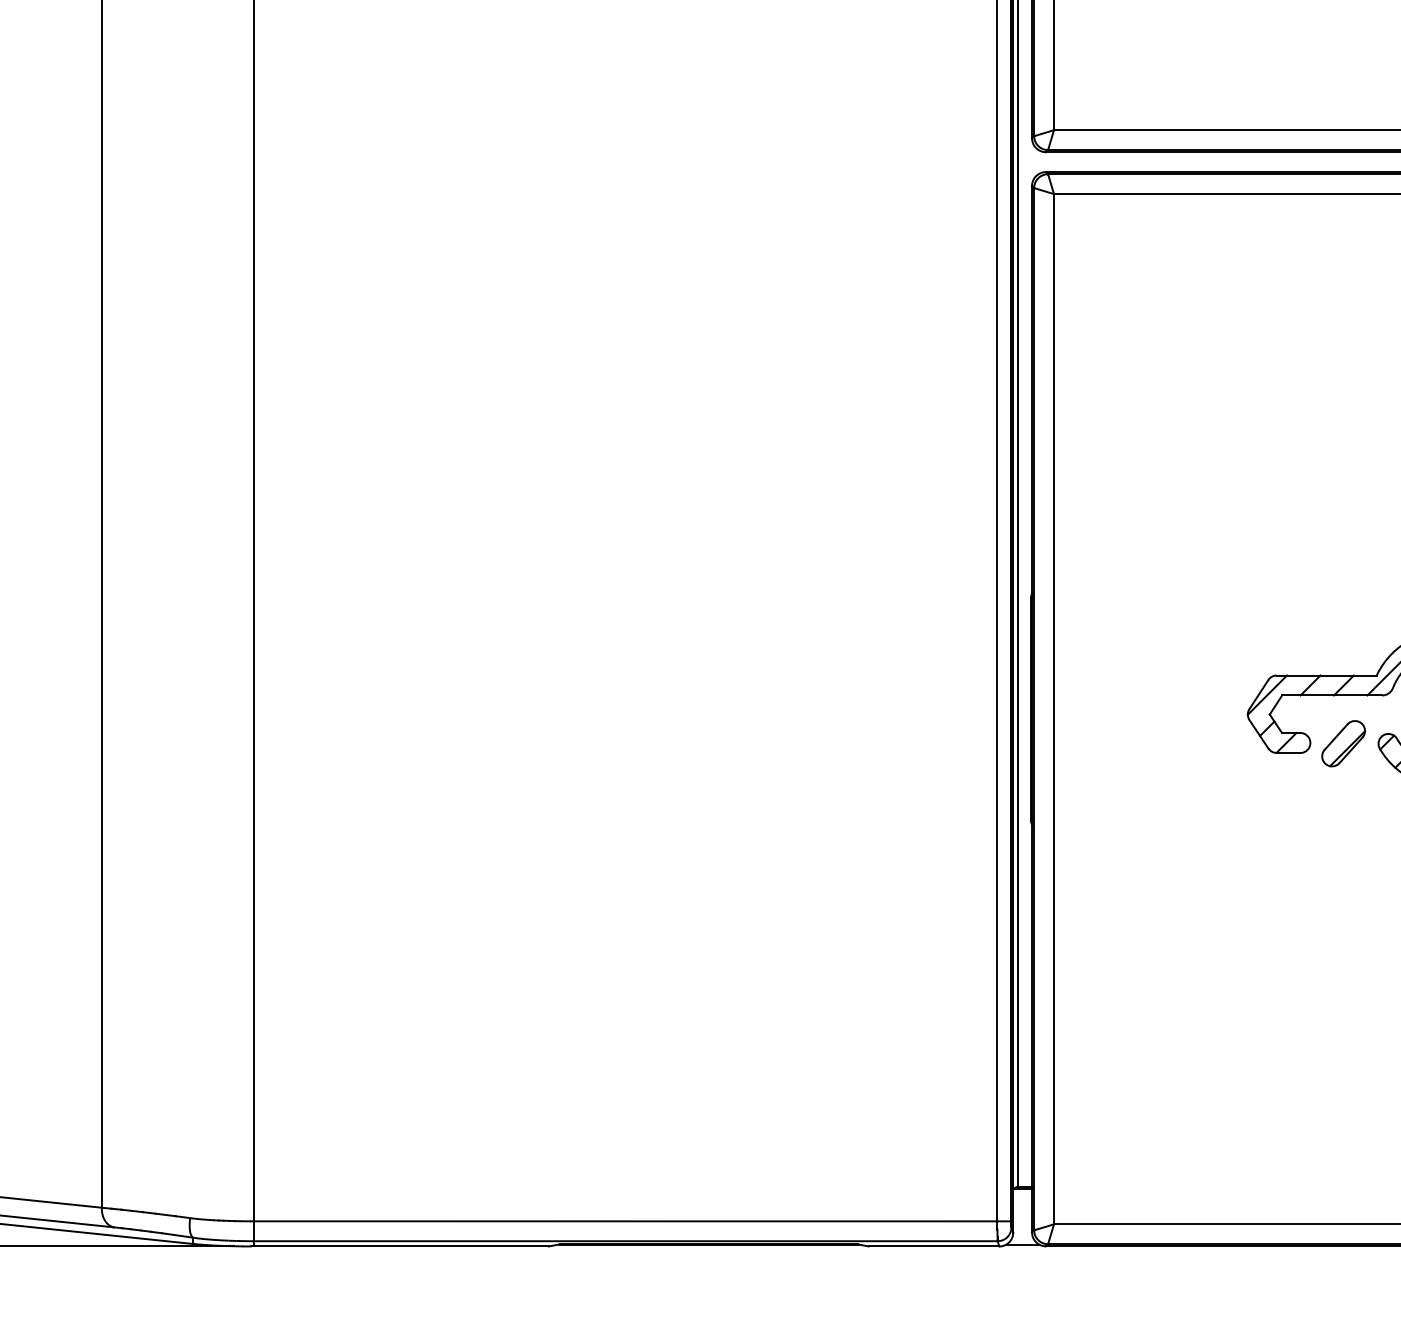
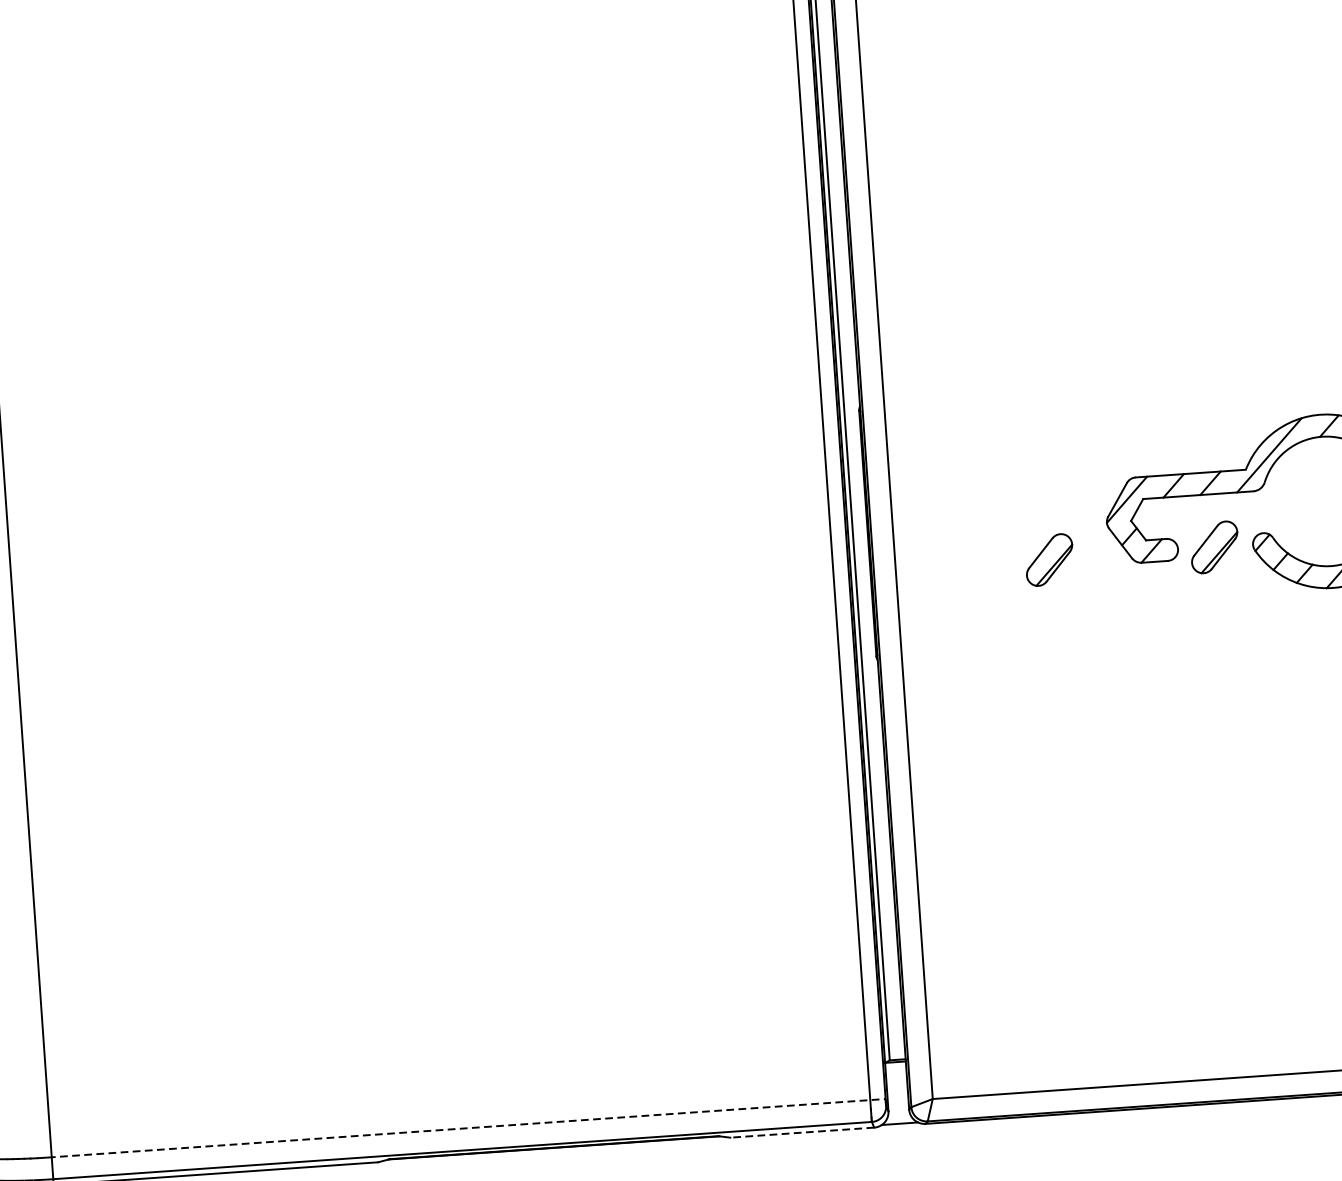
part: (1193, 744) -> (1049, 559), added
line: (631, 1221) -> (467, 1128), solid -> dashed
line: (933, 1246) -> (801, 1132), solid -> dashed

